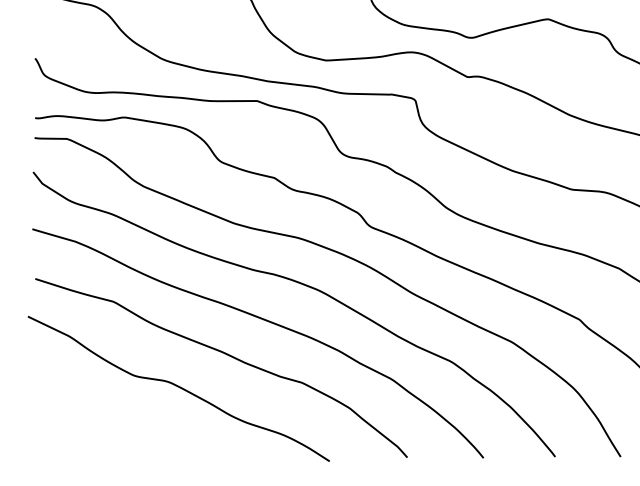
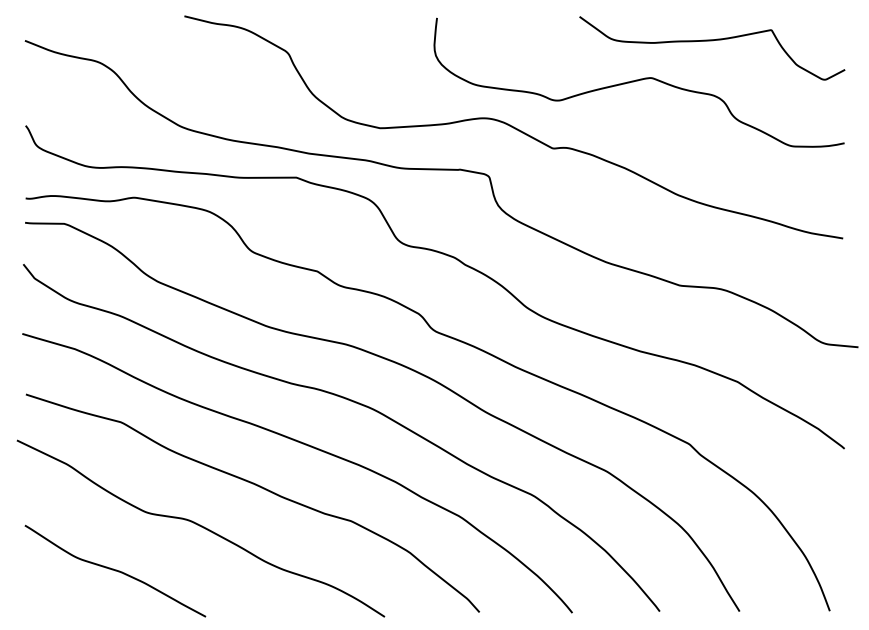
curve: (108, 423) -> (115, 570), added

